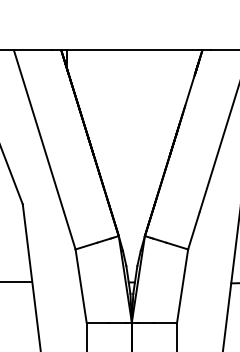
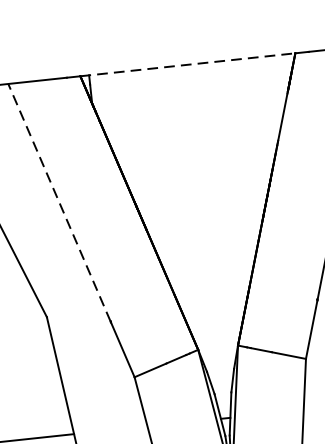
line: (131, 50) -> (187, 65), solid -> dashed
line: (38, 130) -> (58, 202), solid -> dashed

